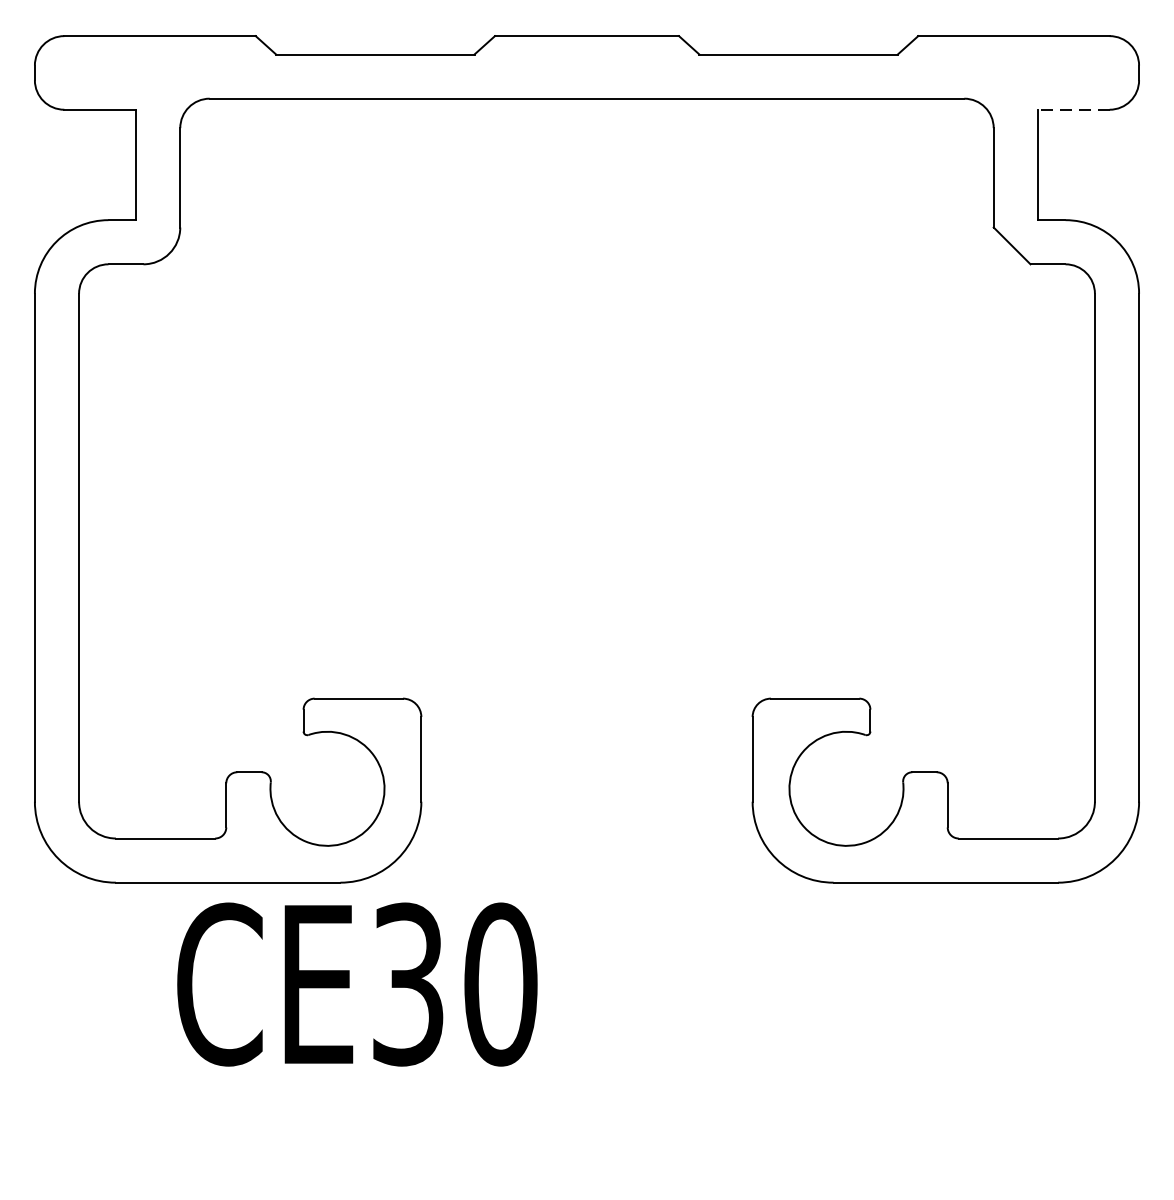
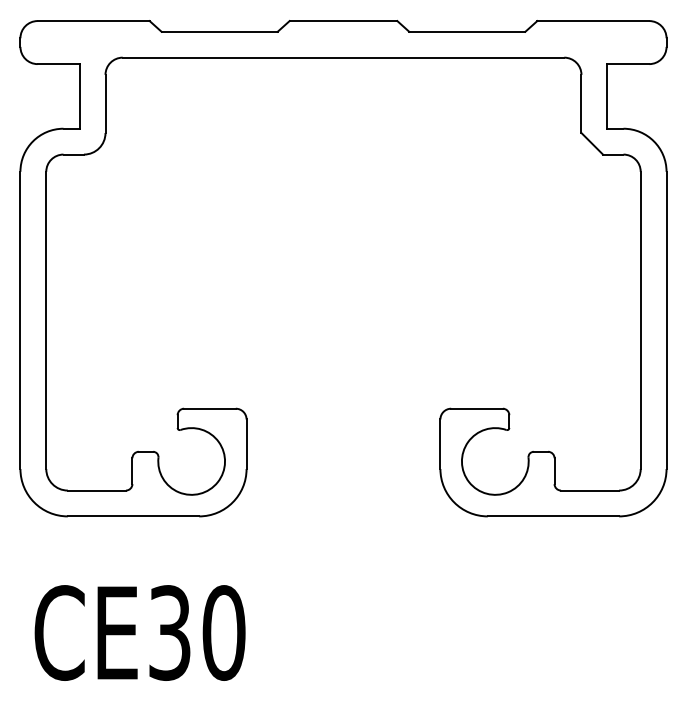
line: (1074, 110) -> (628, 64), dashed -> solid
text: (356, 983) -> (139, 632), moved

